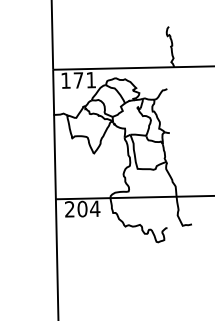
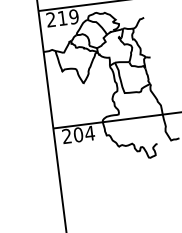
text: (78, 79) -> (62, 17), 171 -> 219

